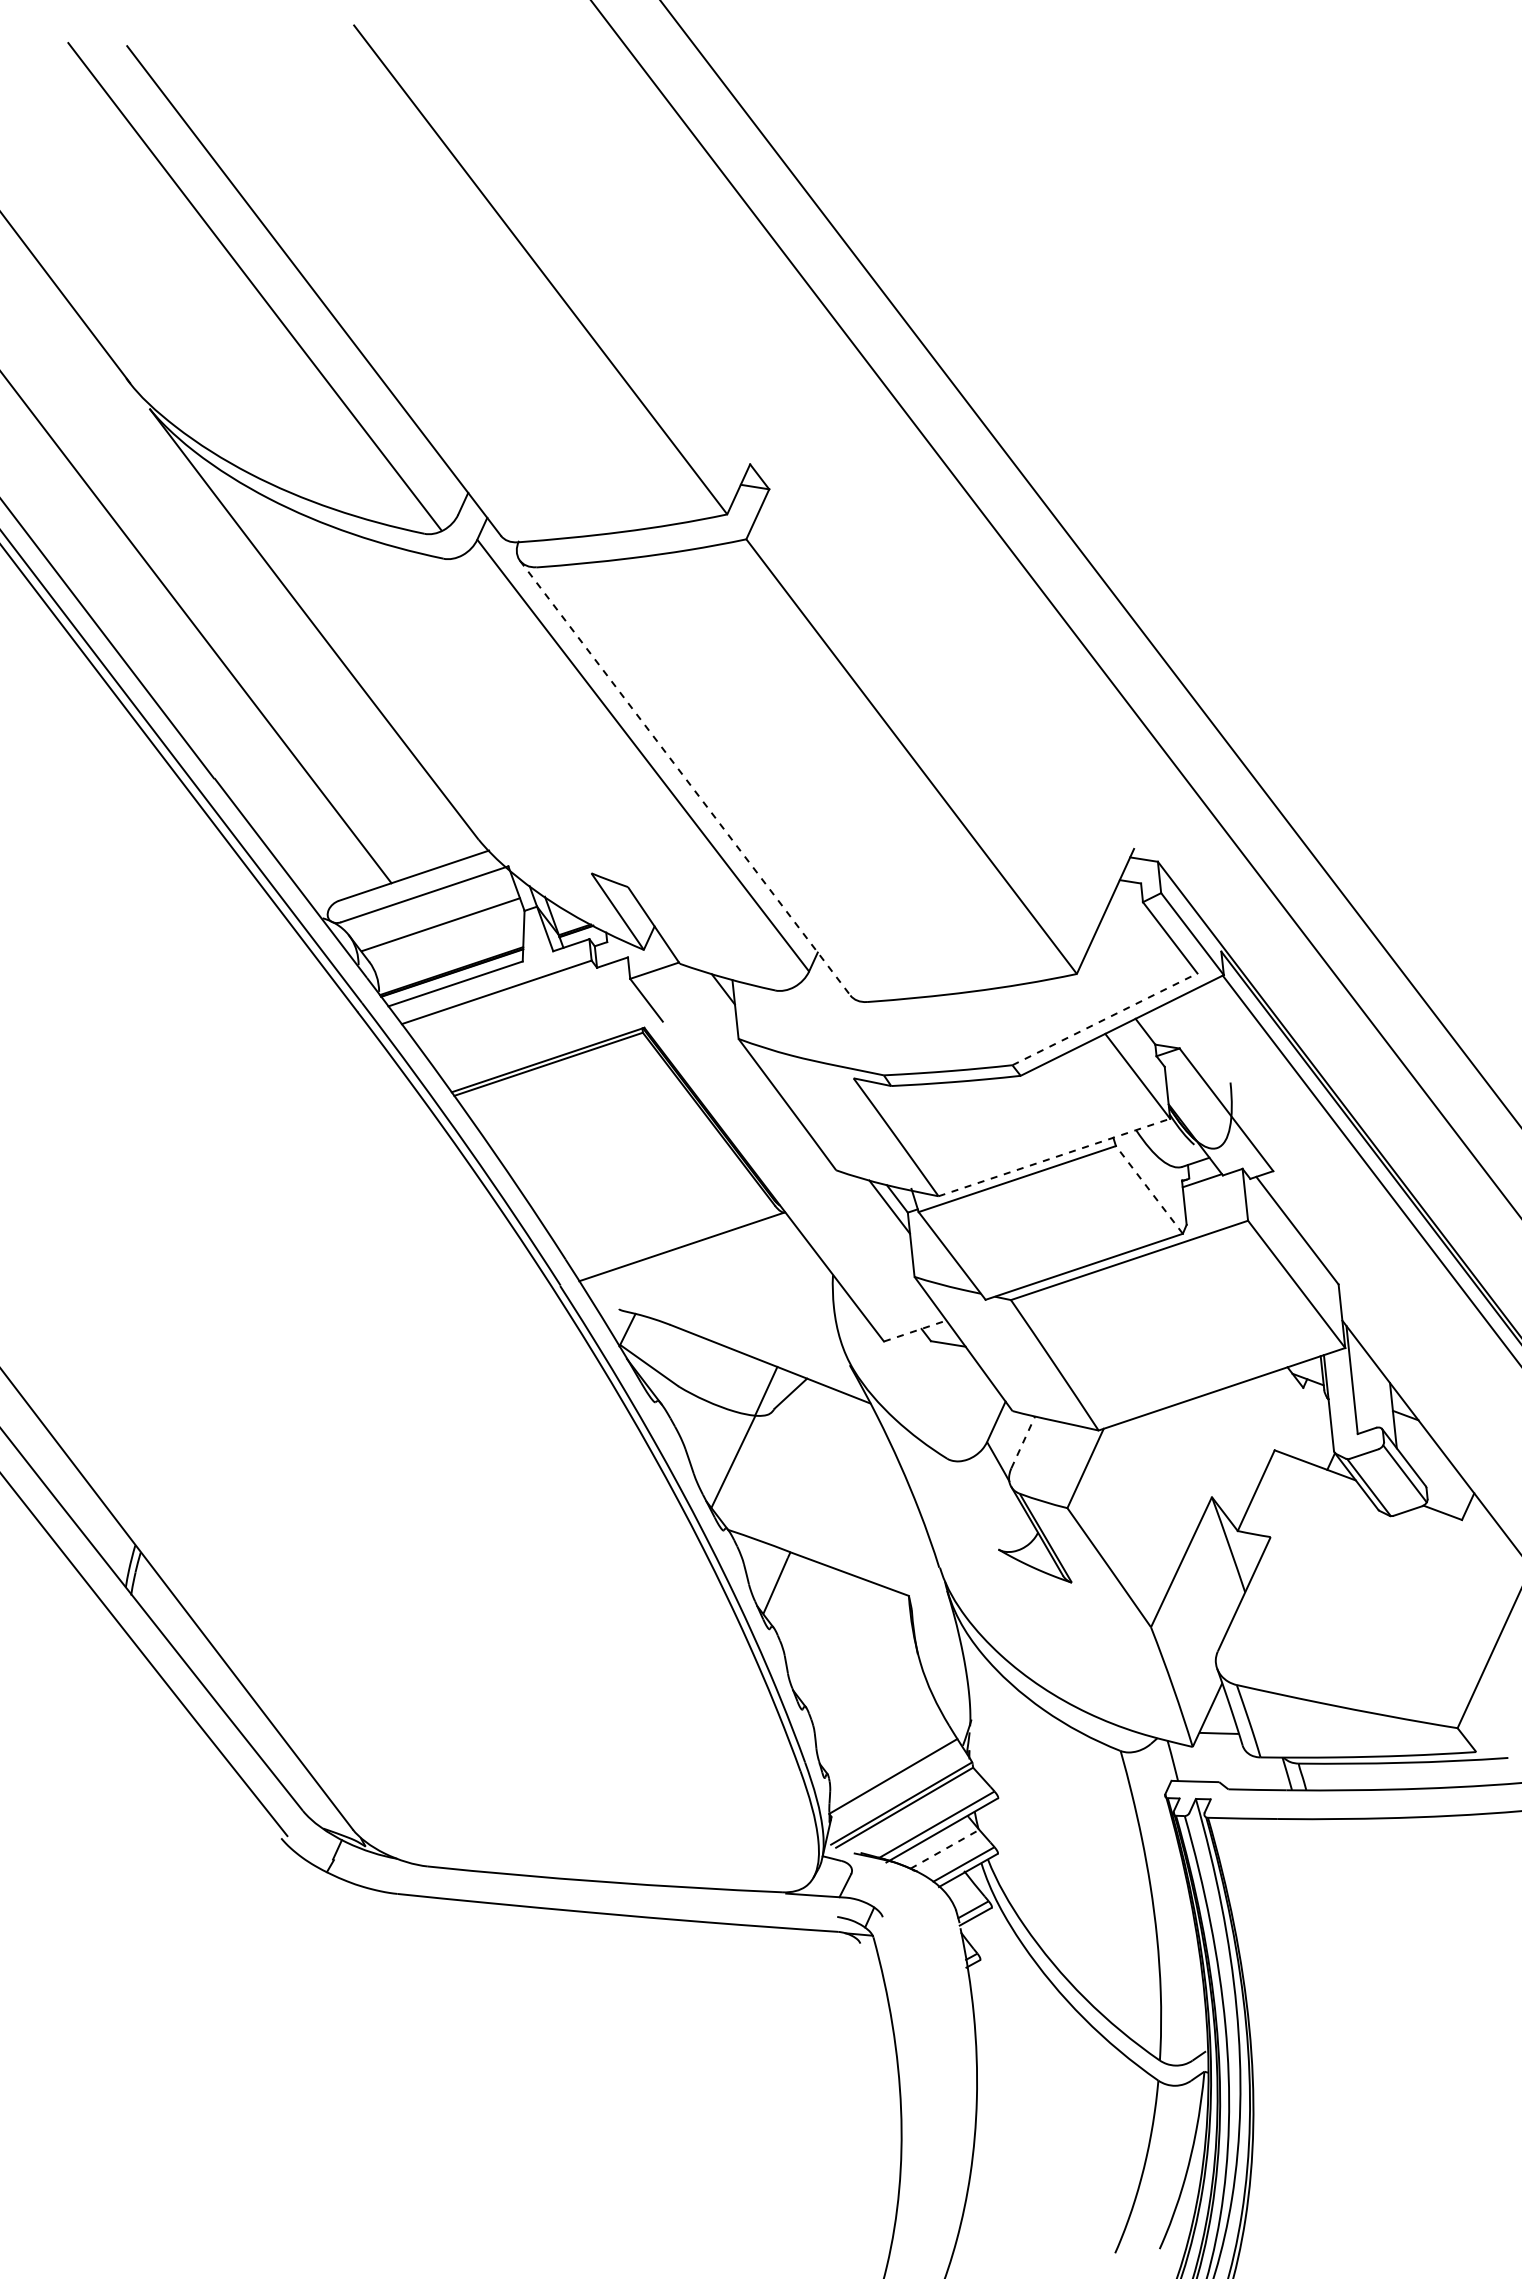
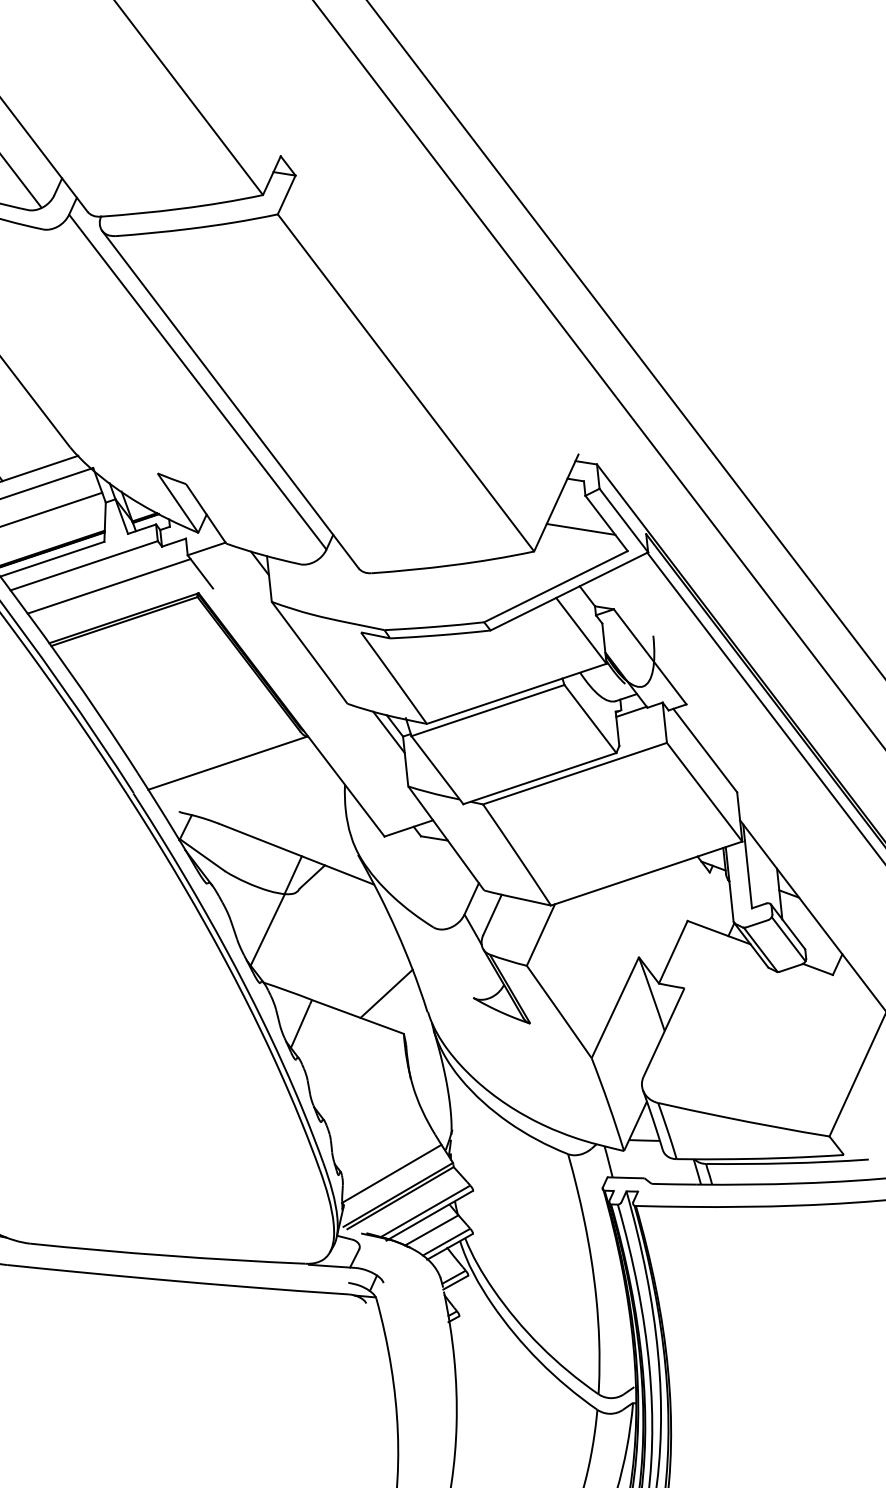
line: (685, 778) -> (230, 399), dashed -> solid
line: (1137, 945) -> (581, 529), added
line: (528, 1018) -> (108, 586), added
line: (1105, 1019) -> (556, 586), dashed -> solid
line: (1054, 1157) -> (516, 693), dashed -> solid
line: (1149, 1189) -> (590, 718), dashed -> solid
line: (915, 1331) -> (409, 828), dashed -> solid
line: (1023, 1442) -> (492, 914), dashed -> solid
line: (886, 1544) -> (386, 993), added
line: (944, 1849) -> (431, 1230), dashed -> solid

